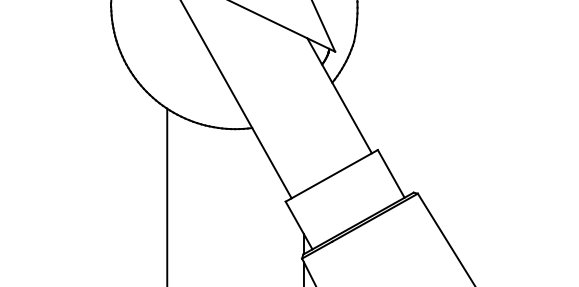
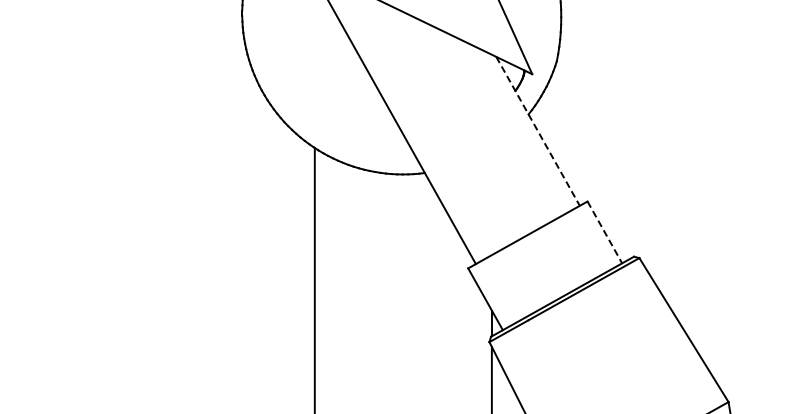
line: (339, 95) -> (538, 131), solid -> dashed
line: (391, 173) -> (605, 232), solid -> dashed

